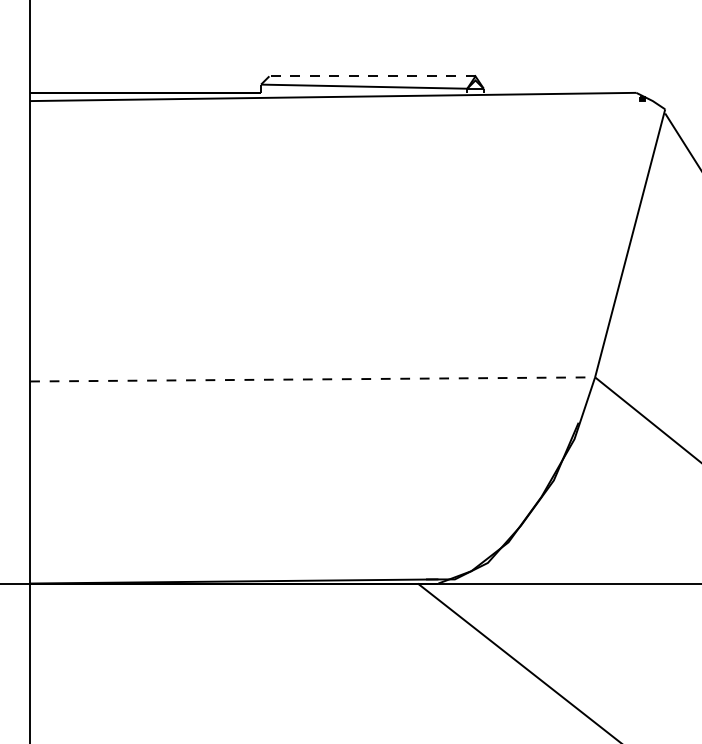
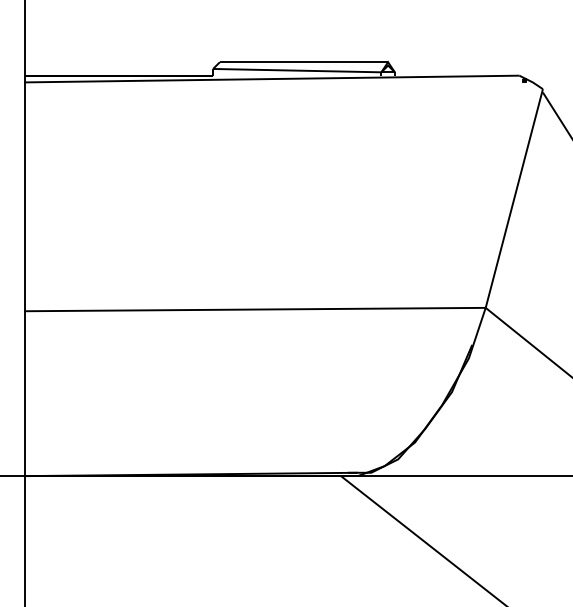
line: (371, 76) -> (303, 62), dashed -> solid
line: (313, 379) -> (255, 309), dashed -> solid

